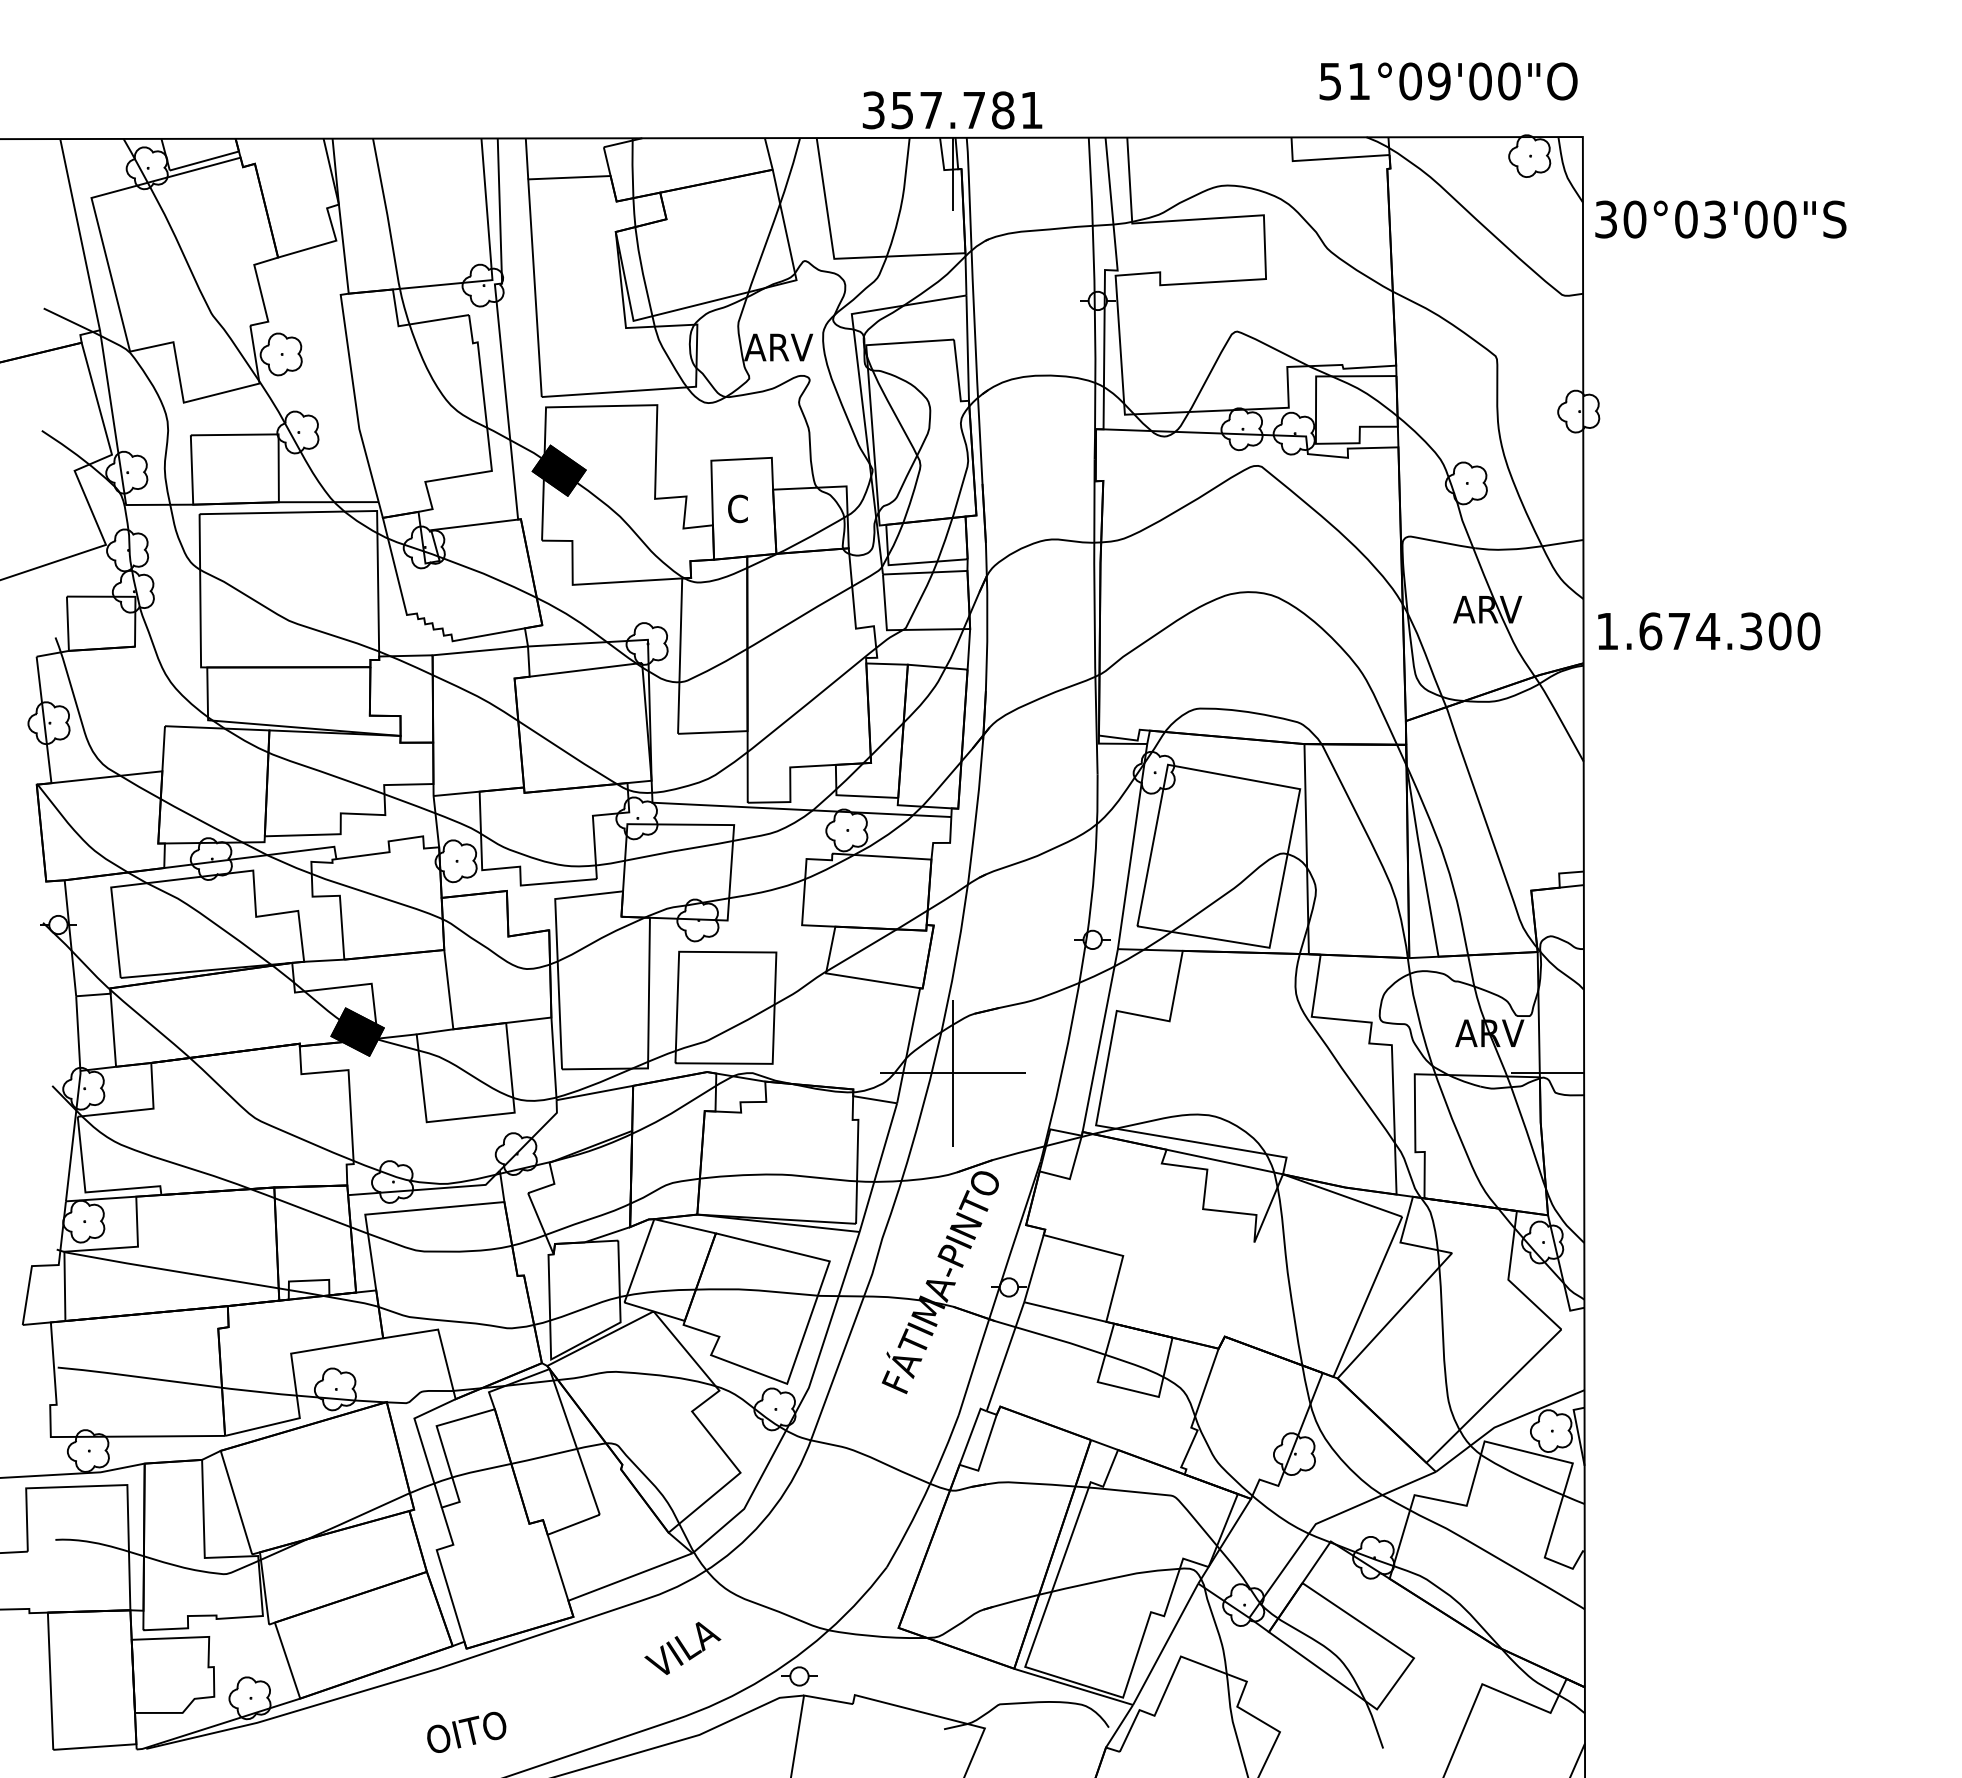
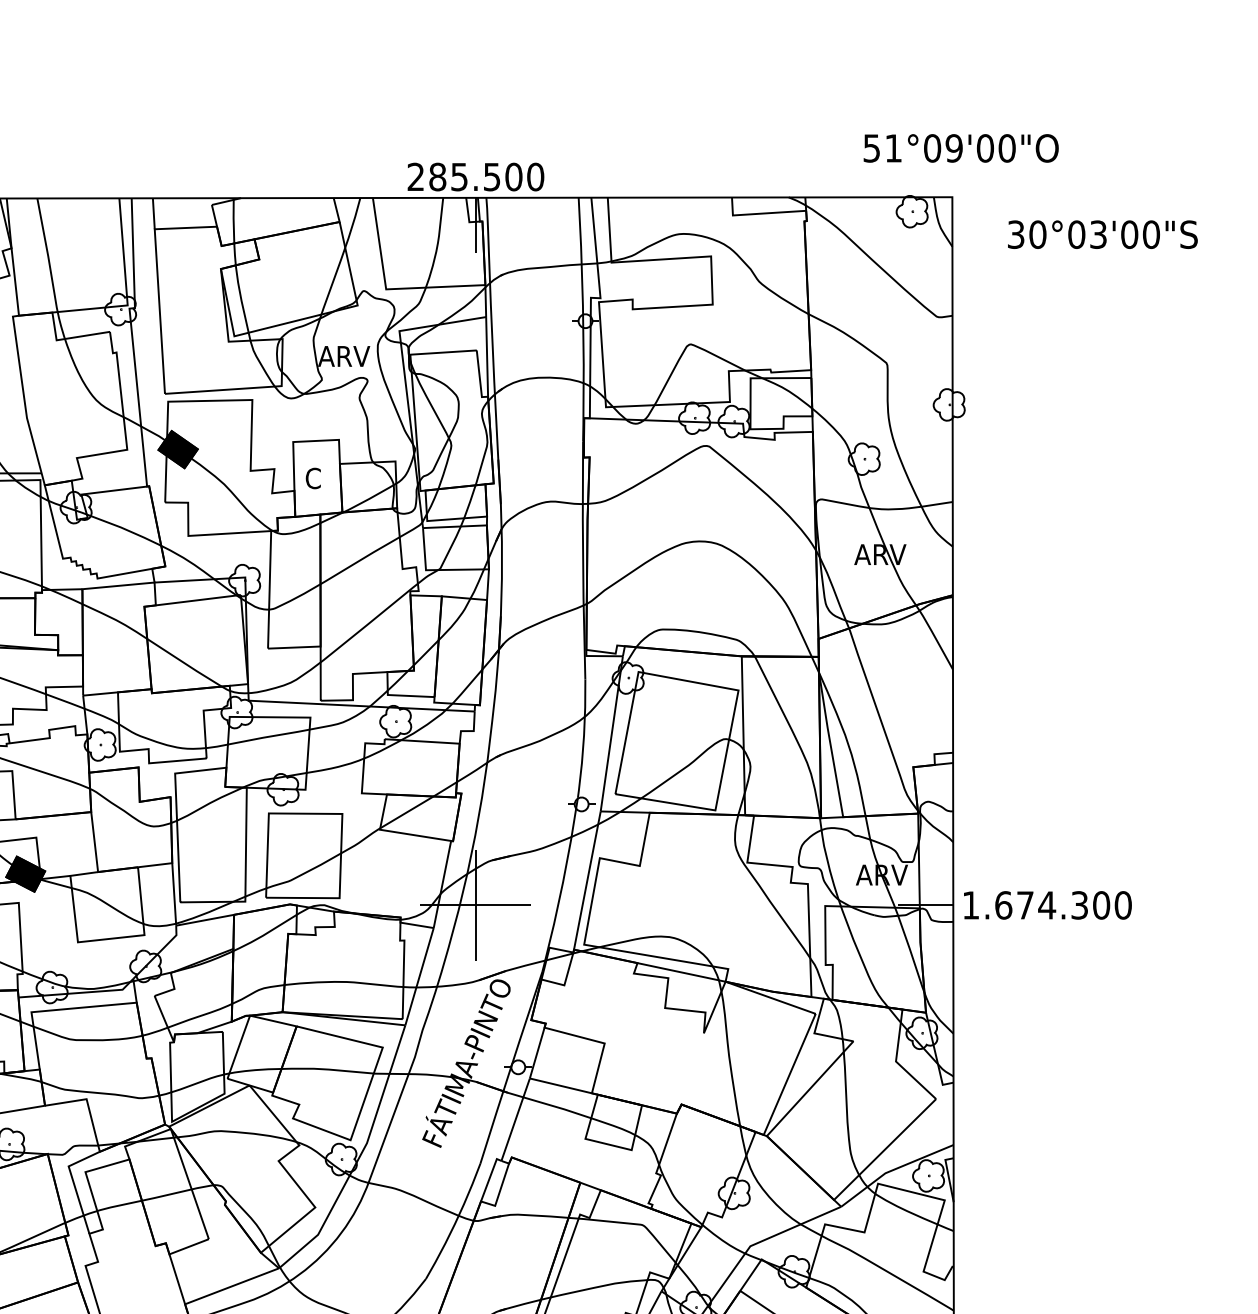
text: (1448, 81) -> (961, 148), moved
text: (952, 110) -> (475, 177), 357.781 -> 285.500
text: (1720, 219) -> (1102, 234), moved
text: (1709, 631) -> (1048, 905), moved

